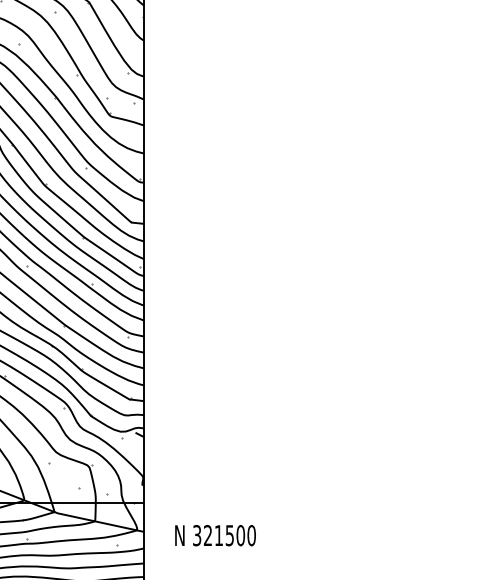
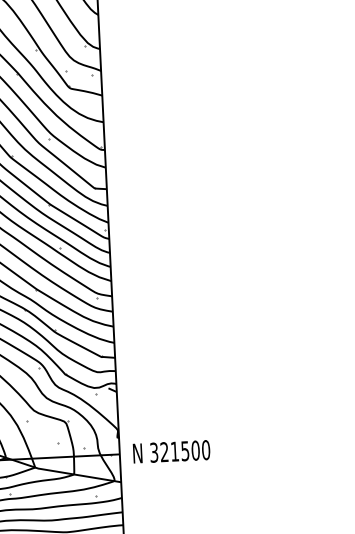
text: (215, 535) -> (171, 451), moved

